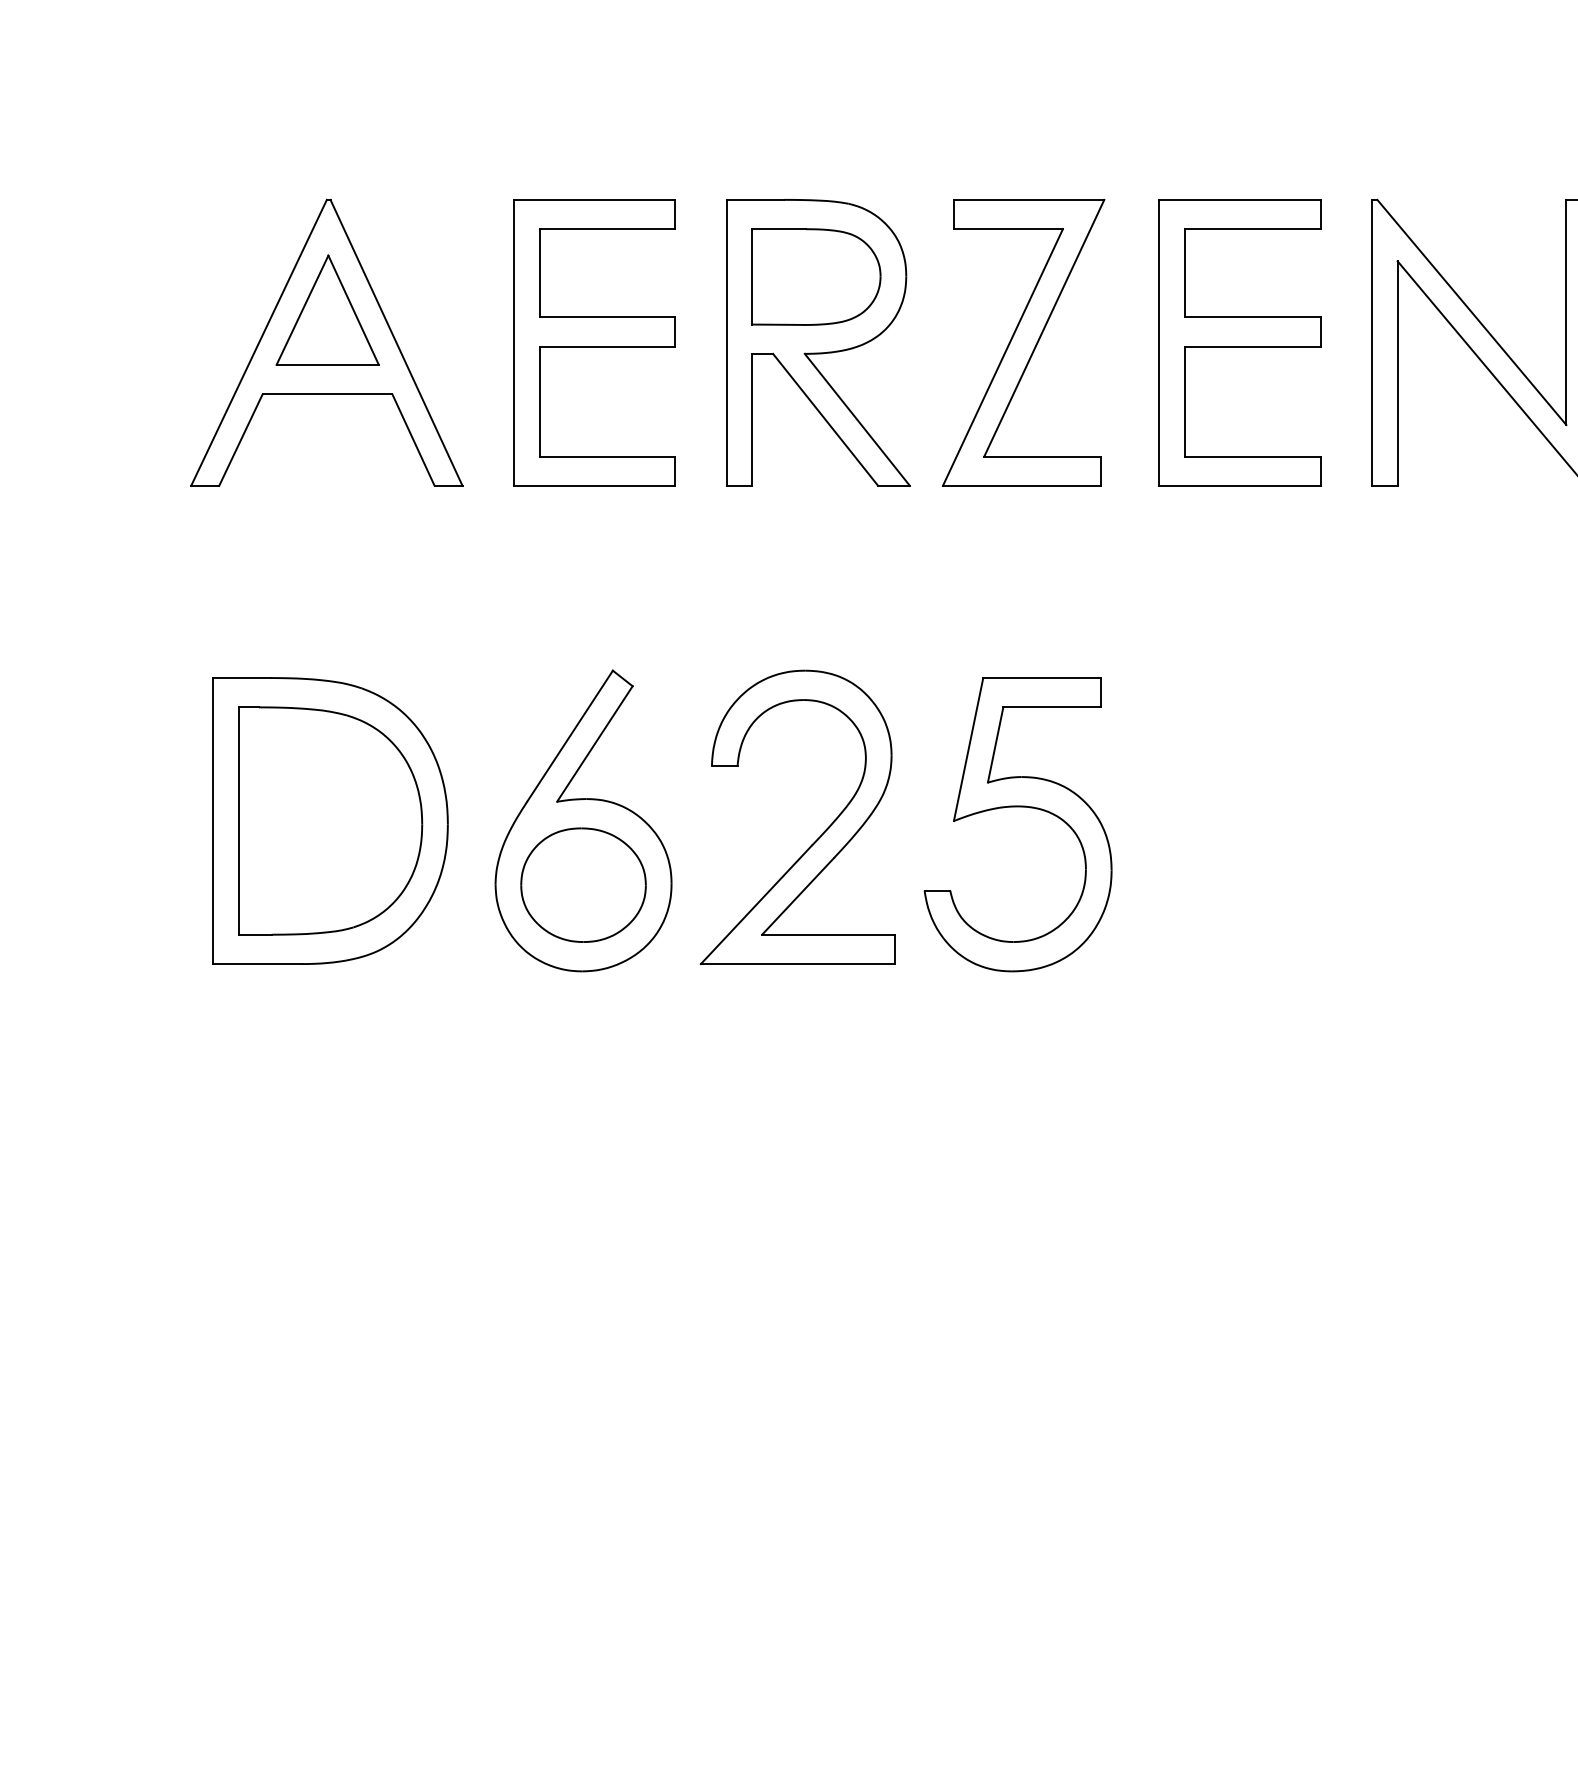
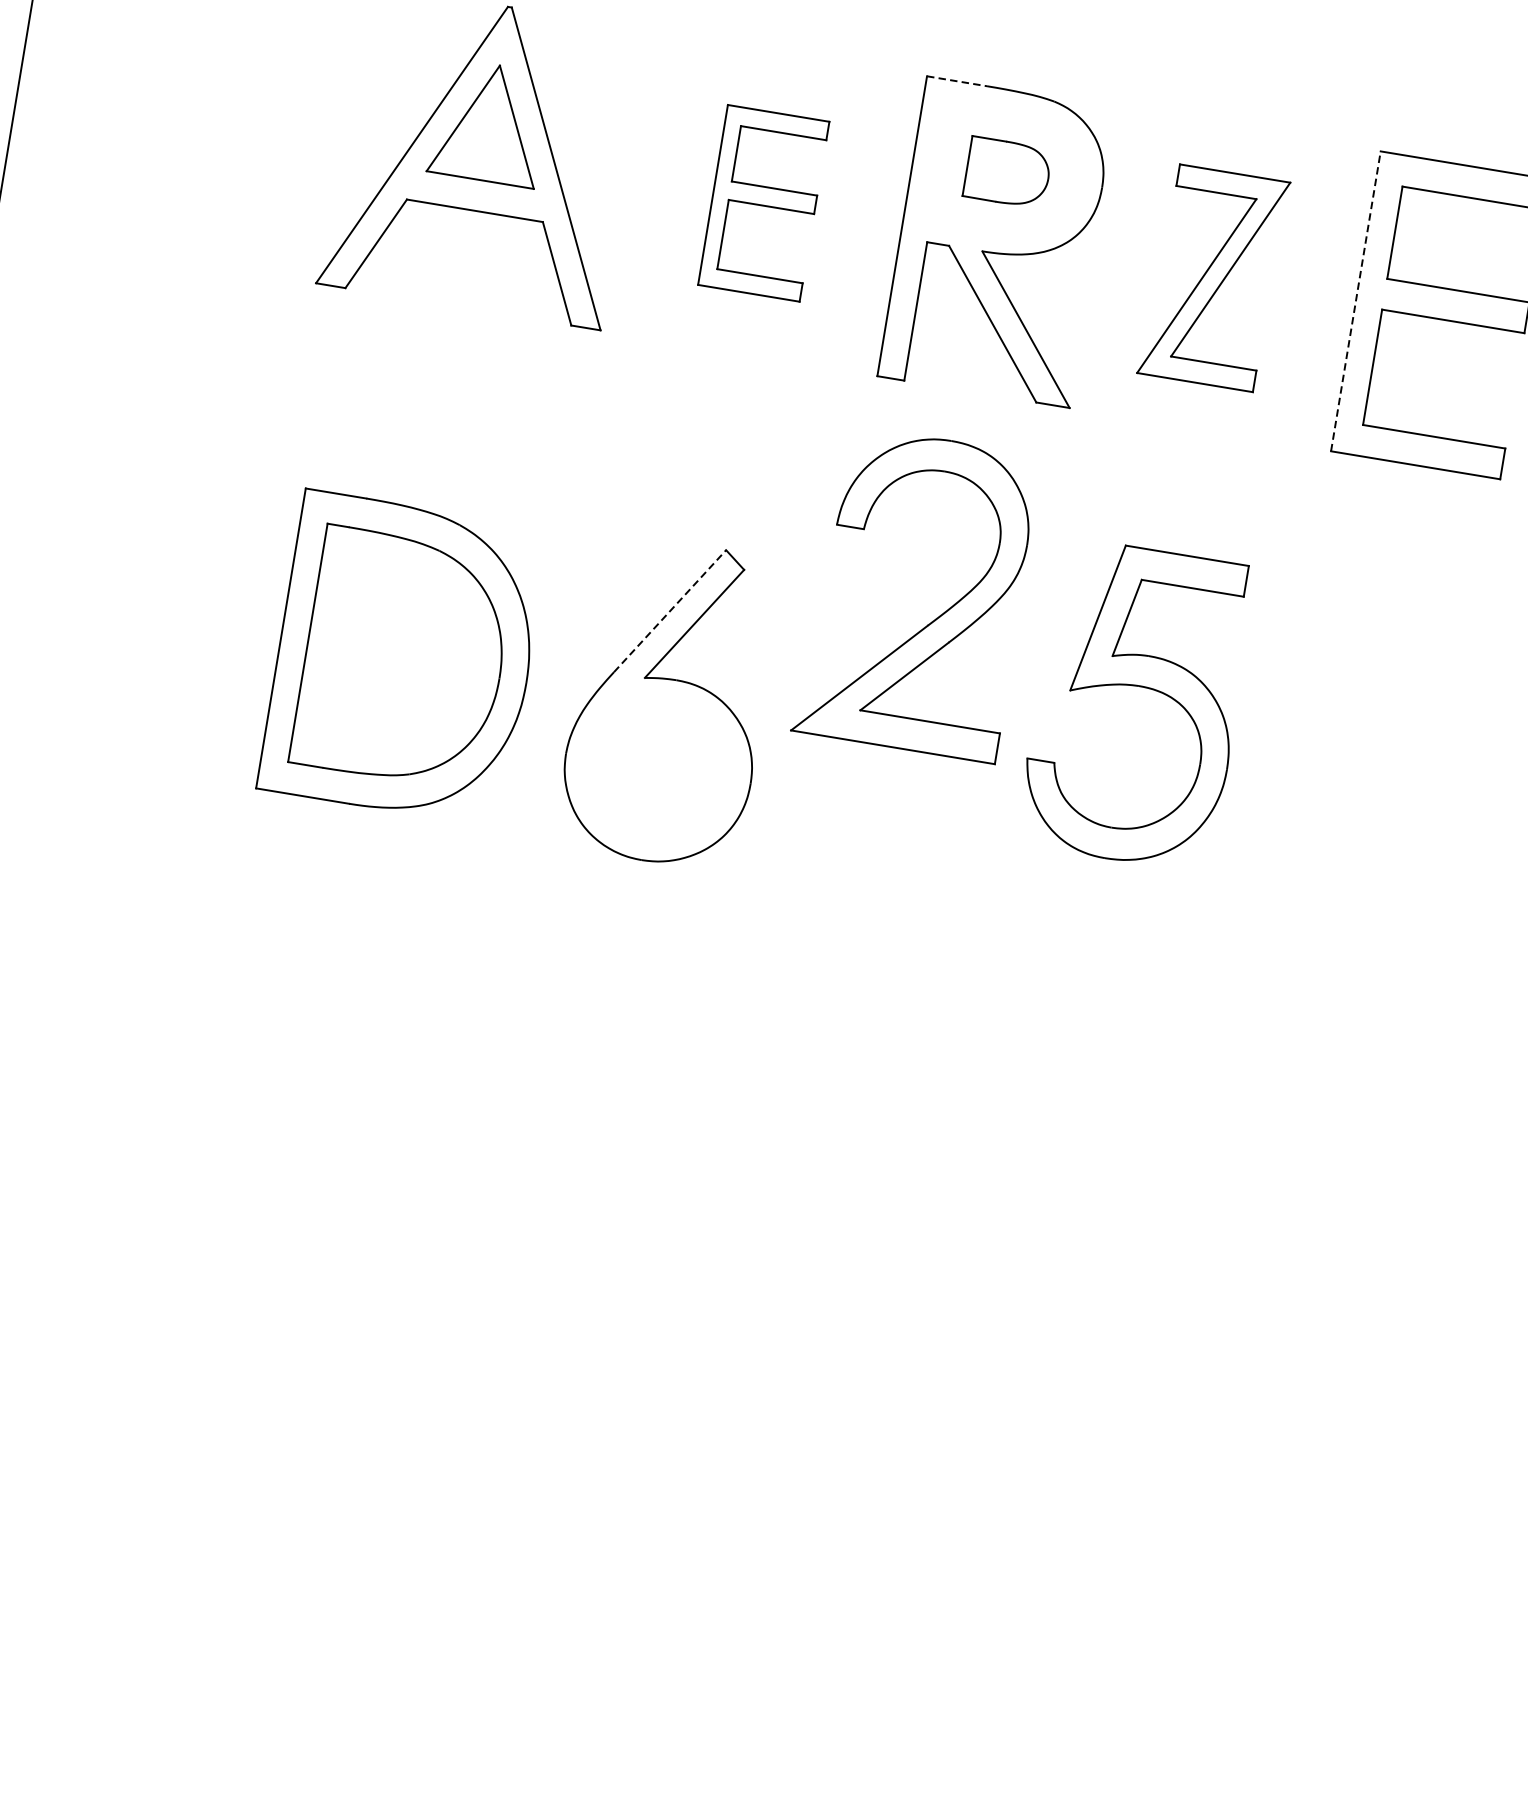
line: (755, 199) -> (957, 80), solid -> dashed
part: (816, 276) -> (1008, 172), size x0.6
part: (594, 342) -> (763, 202), size x0.6
part: (1023, 342) -> (1213, 277), size x0.7
line: (1159, 342) -> (1356, 300), solid -> dashed
line: (570, 735) -> (670, 610), solid -> dashed
part: (1017, 807) -> (1139, 687), moved
part: (818, 837) -> (936, 618), moved
part: (583, 884) -> (658, 769), removed

